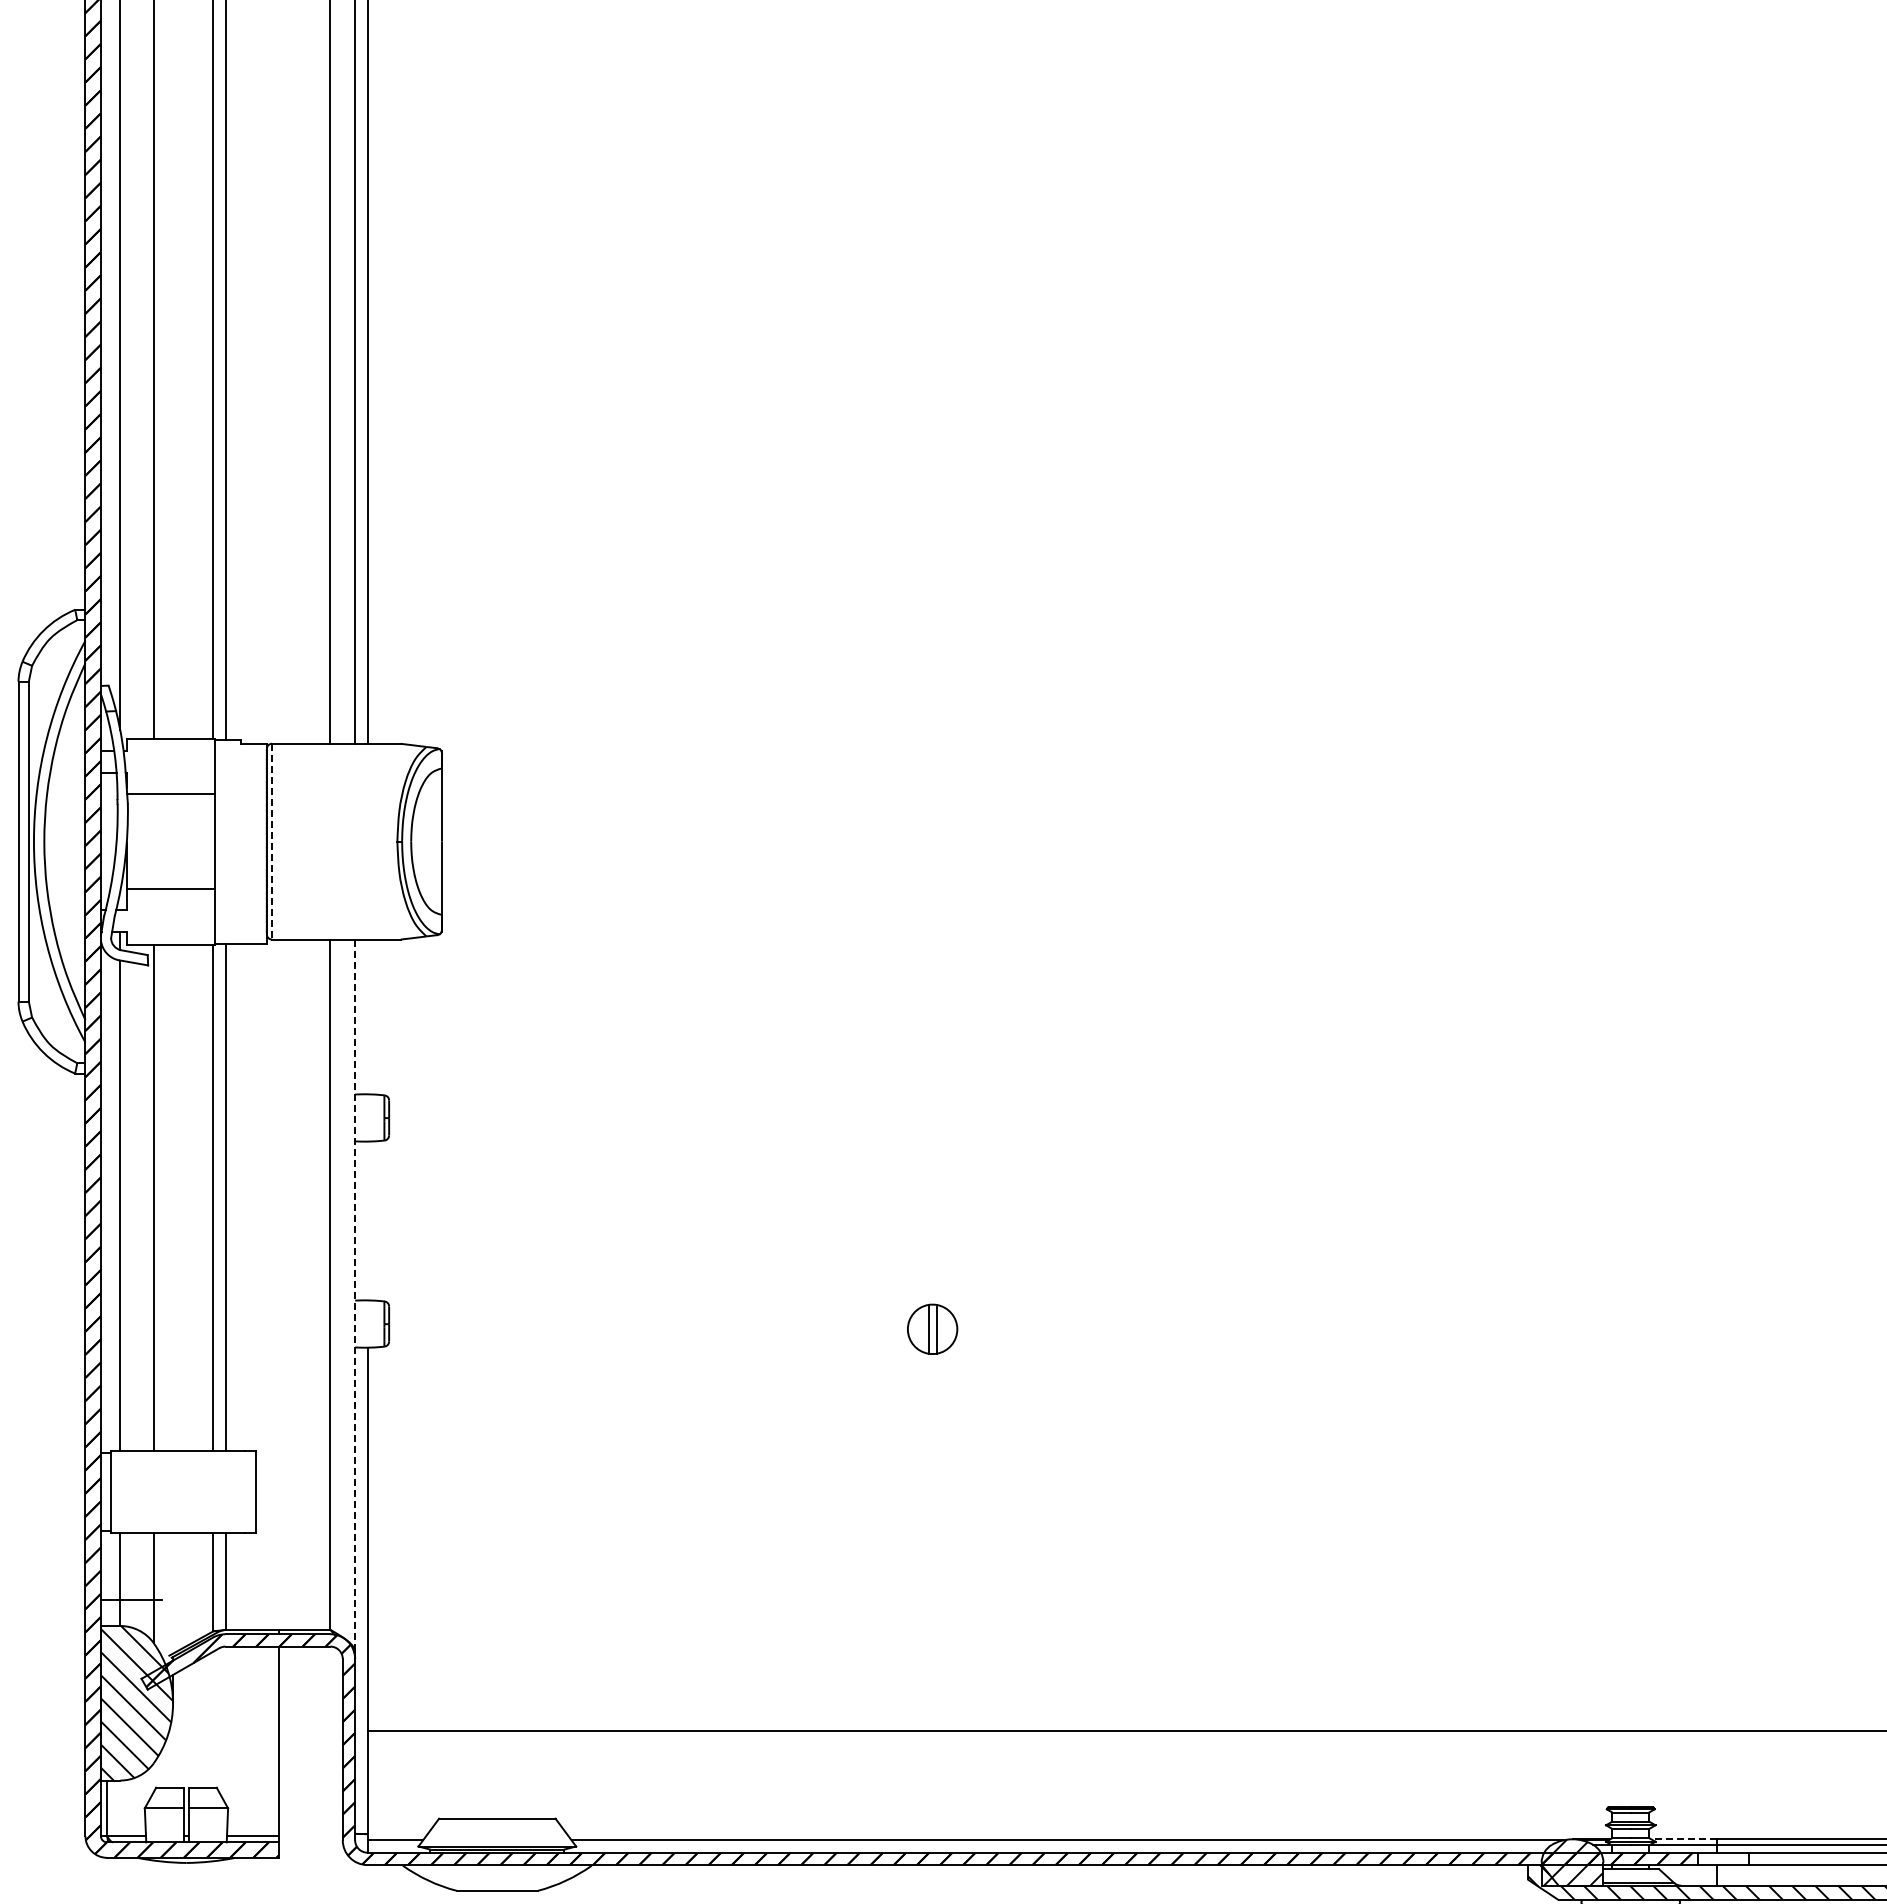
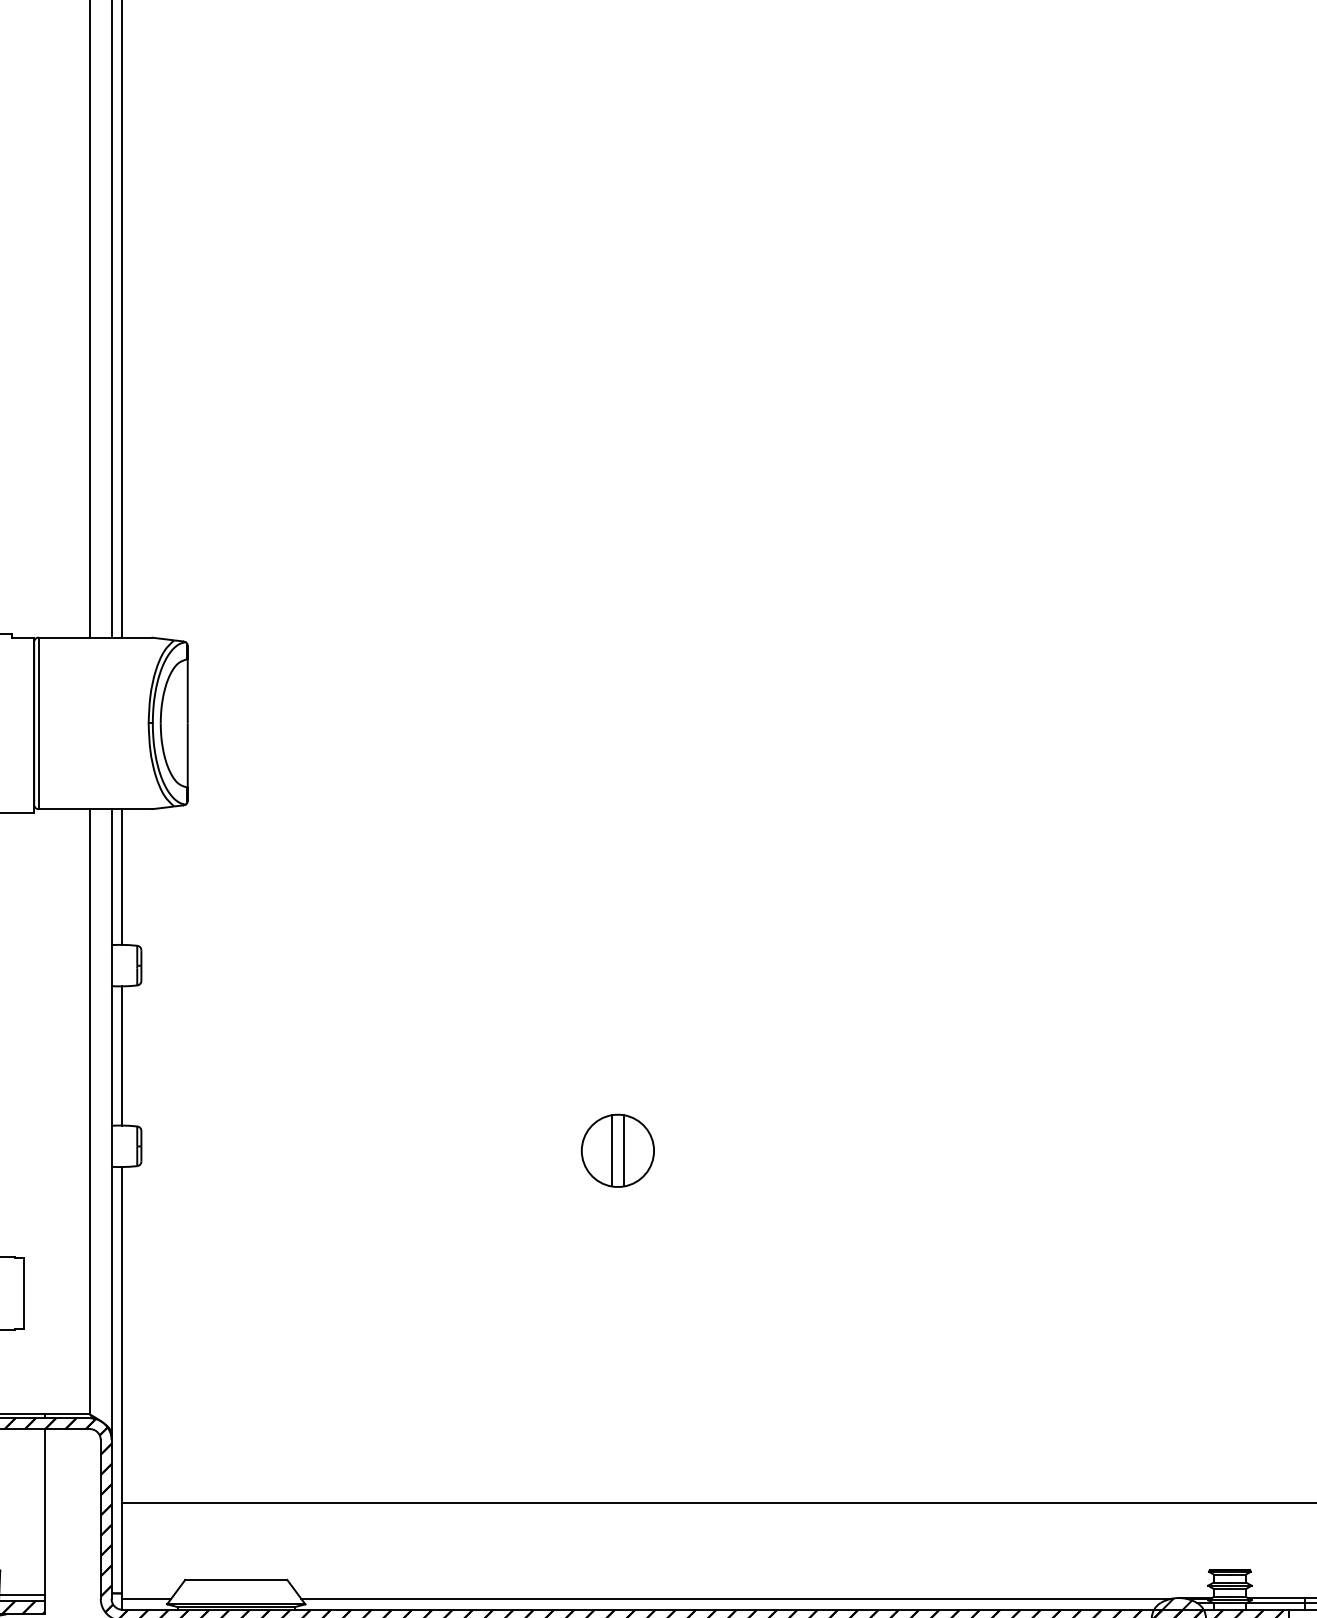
line: (271, 841) -> (38, 723), dashed -> solid
line: (367, 1016) -> (122, 876), added
line: (367, 1220) -> (122, 1055), added
line: (355, 1296) -> (111, 1122), dashed -> solid
part: (932, 1329) -> (617, 1151), size x1.67
line: (1683, 1839) -> (1276, 1598), dashed -> solid

